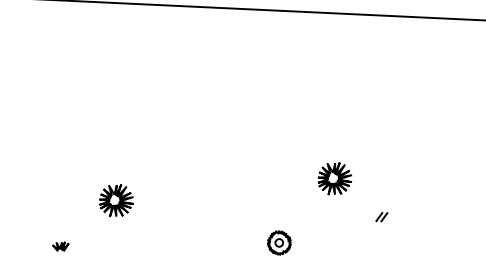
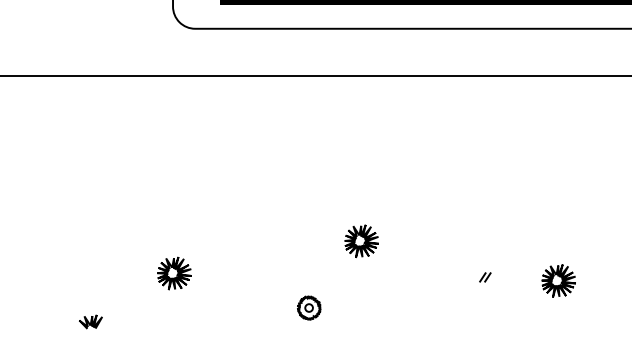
part: (116, 200) -> (174, 273), moved
part: (381, 217) -> (485, 277), moved
part: (60, 246) -> (90, 321), size x1.43

